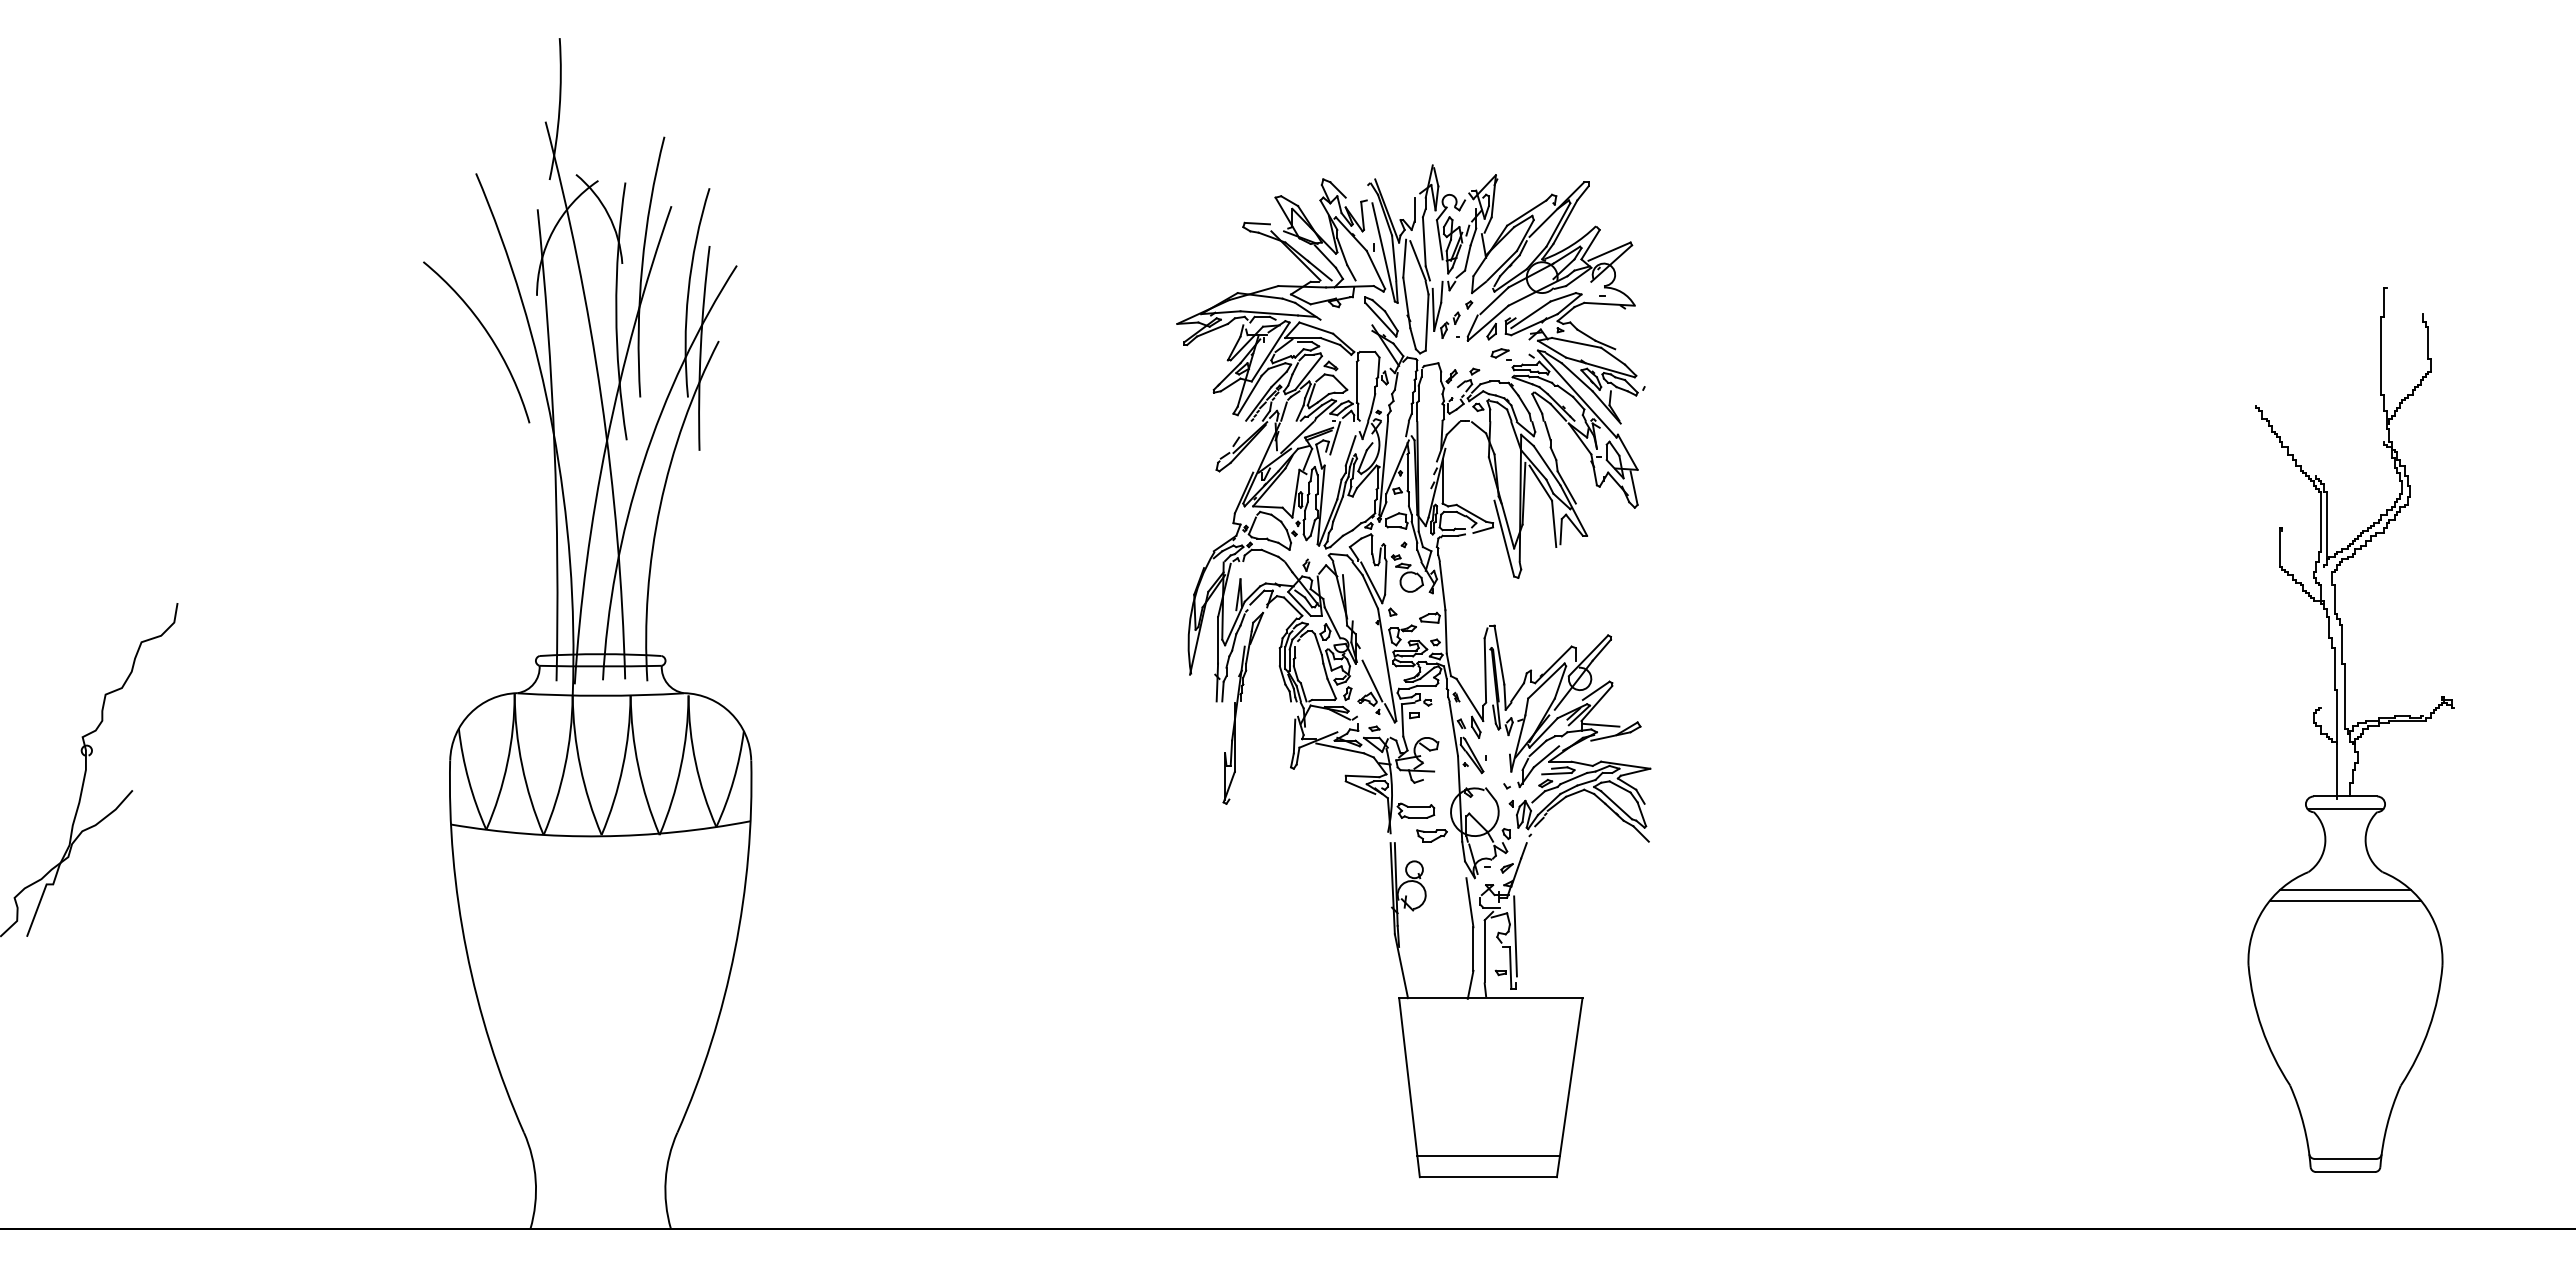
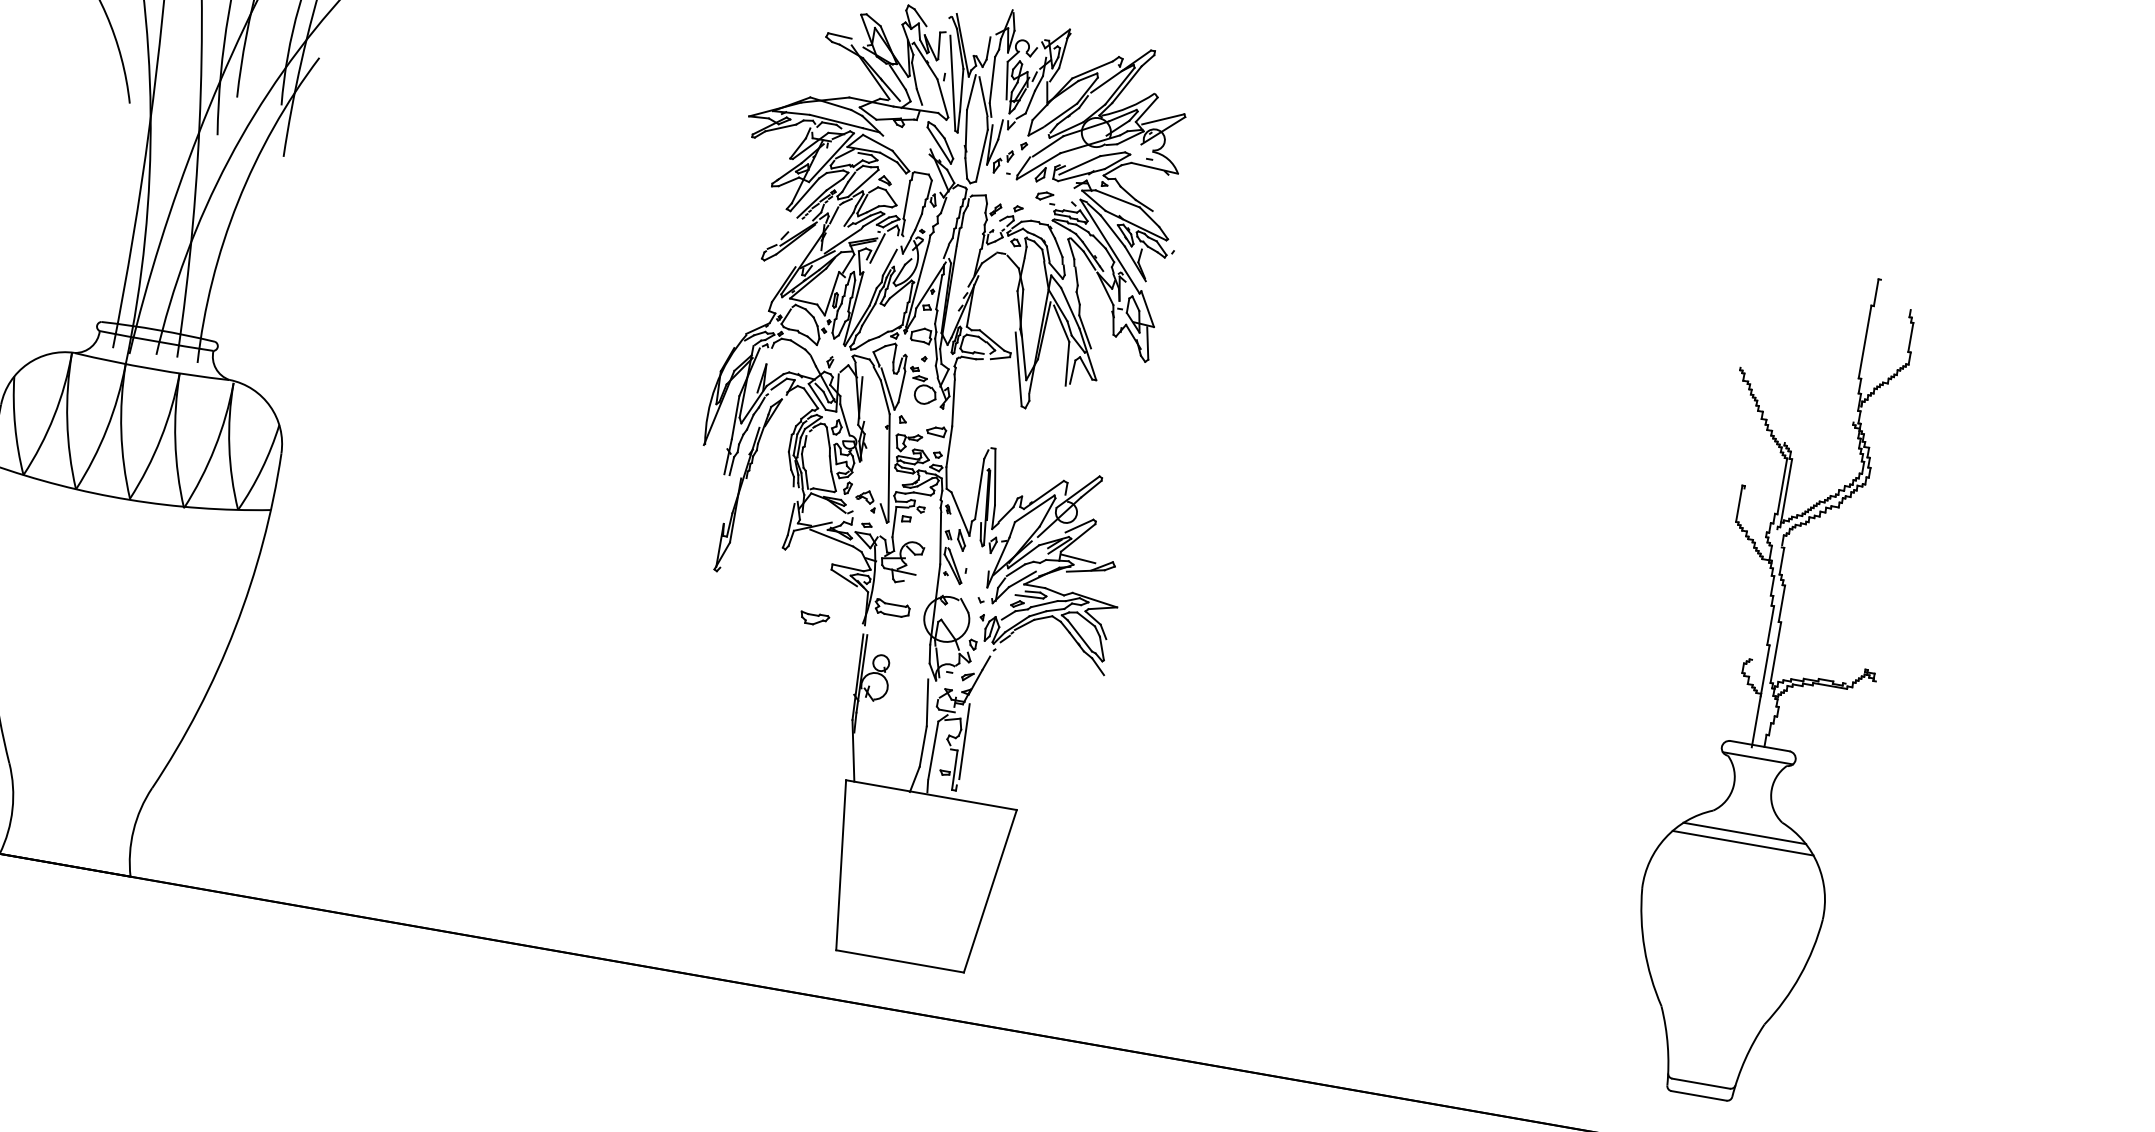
line: (1372, 680) -> (872, 480), removed
part: (1431, 835) -> (814, 618), moved
line: (1488, 1155) -> (903, 941), removed

